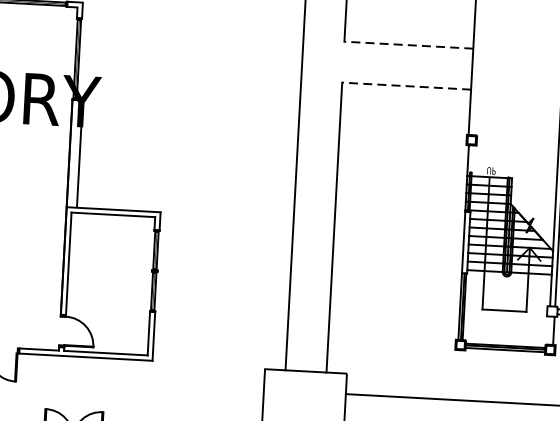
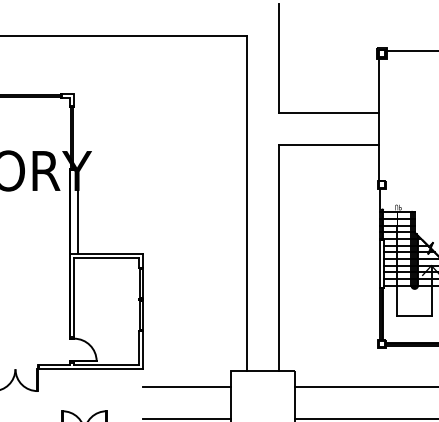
line: (408, 45) -> (328, 113), dashed -> solid
line: (406, 86) -> (328, 145), dashed -> solid
line: (206, 387) -> (186, 387), added

